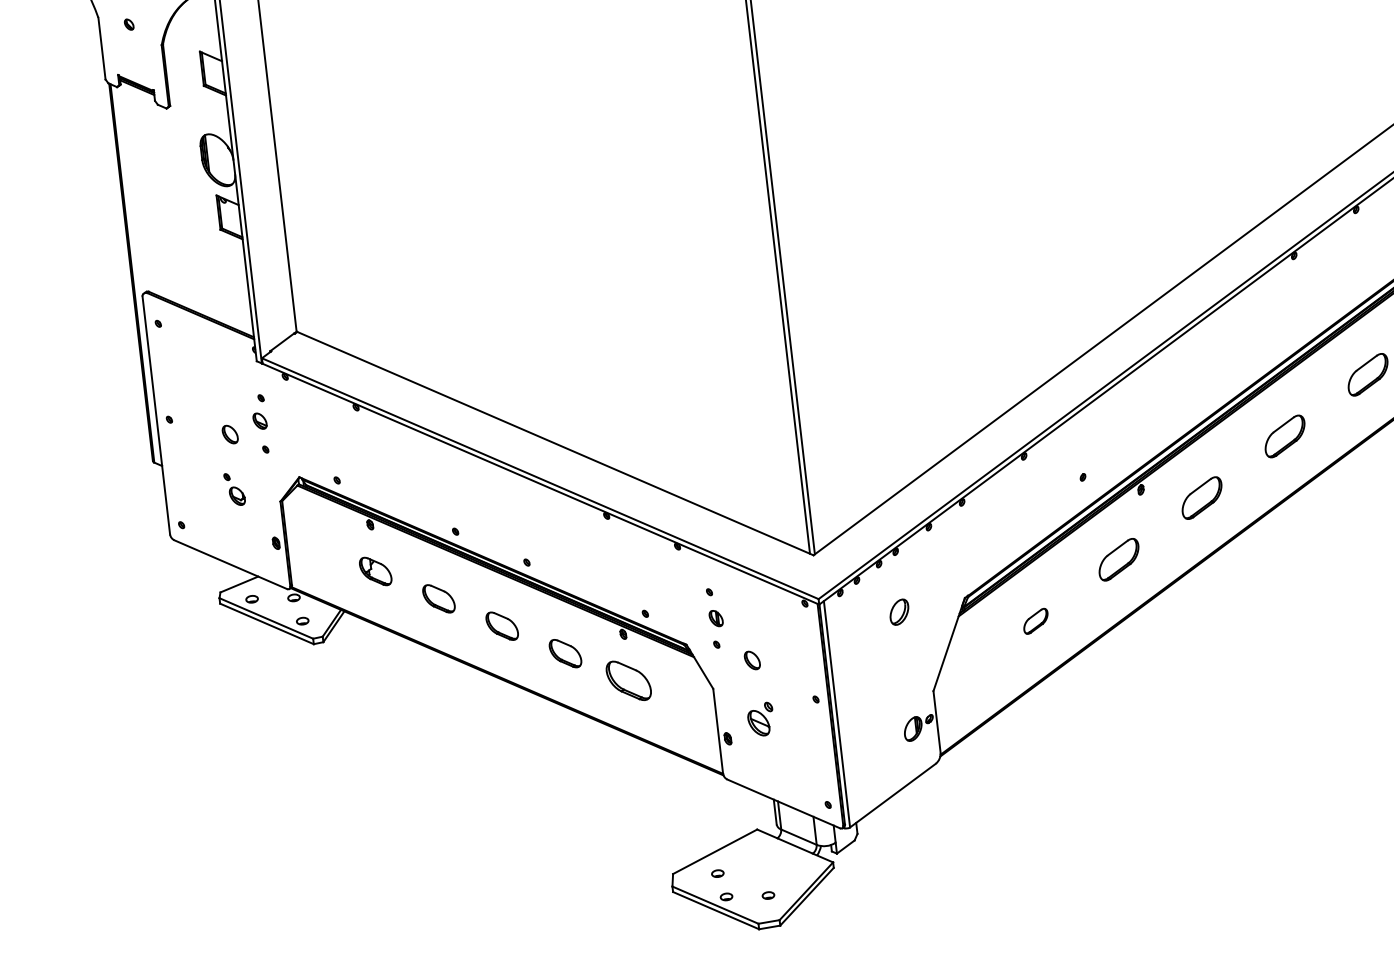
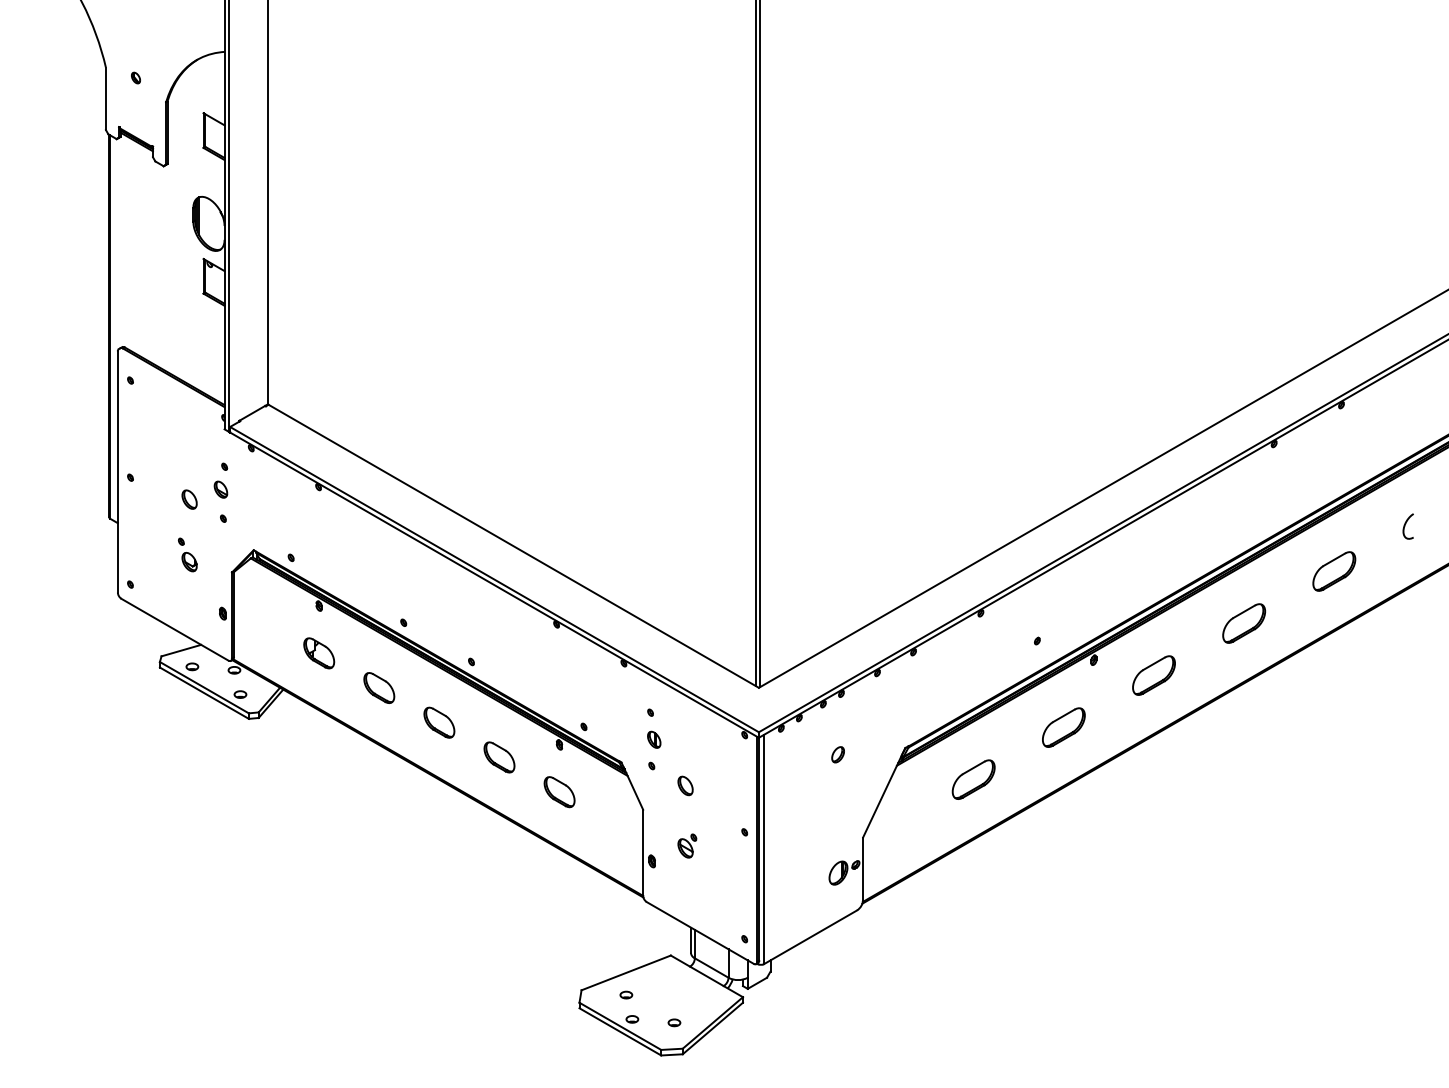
part: (898, 612) -> (837, 754), size x0.62
part: (1035, 621) -> (973, 779), size x1.67
part: (628, 681) -> (559, 792), size x0.71
part: (761, 719) -> (687, 845), size x0.71

